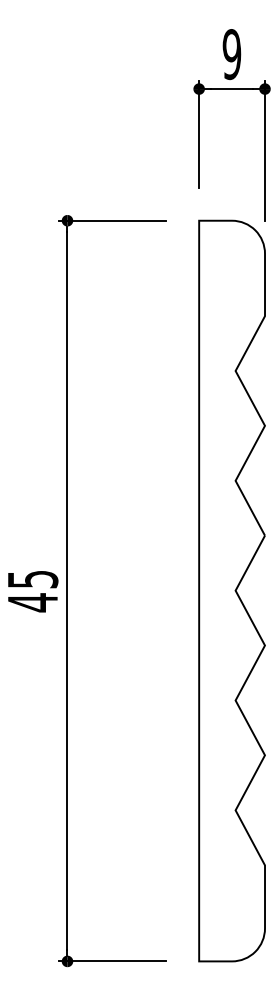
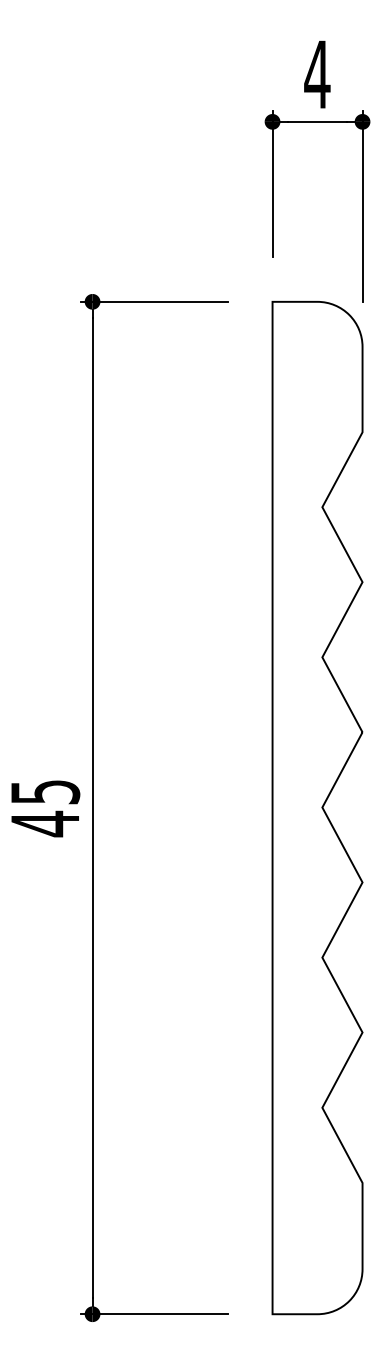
text: (232, 54) -> (317, 74), 9 -> 4

